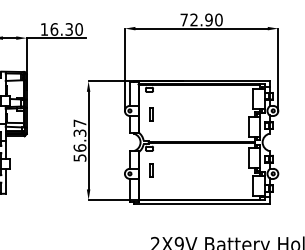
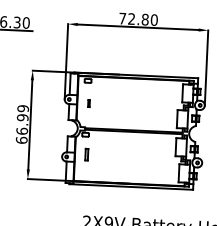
text: (208, 19) -> (144, 19), 72.90 -> 72.80
part: (151, 114) -> (88, 103), size x0.6
text: (79, 140) -> (22, 124), 56.37 -> 66.99

